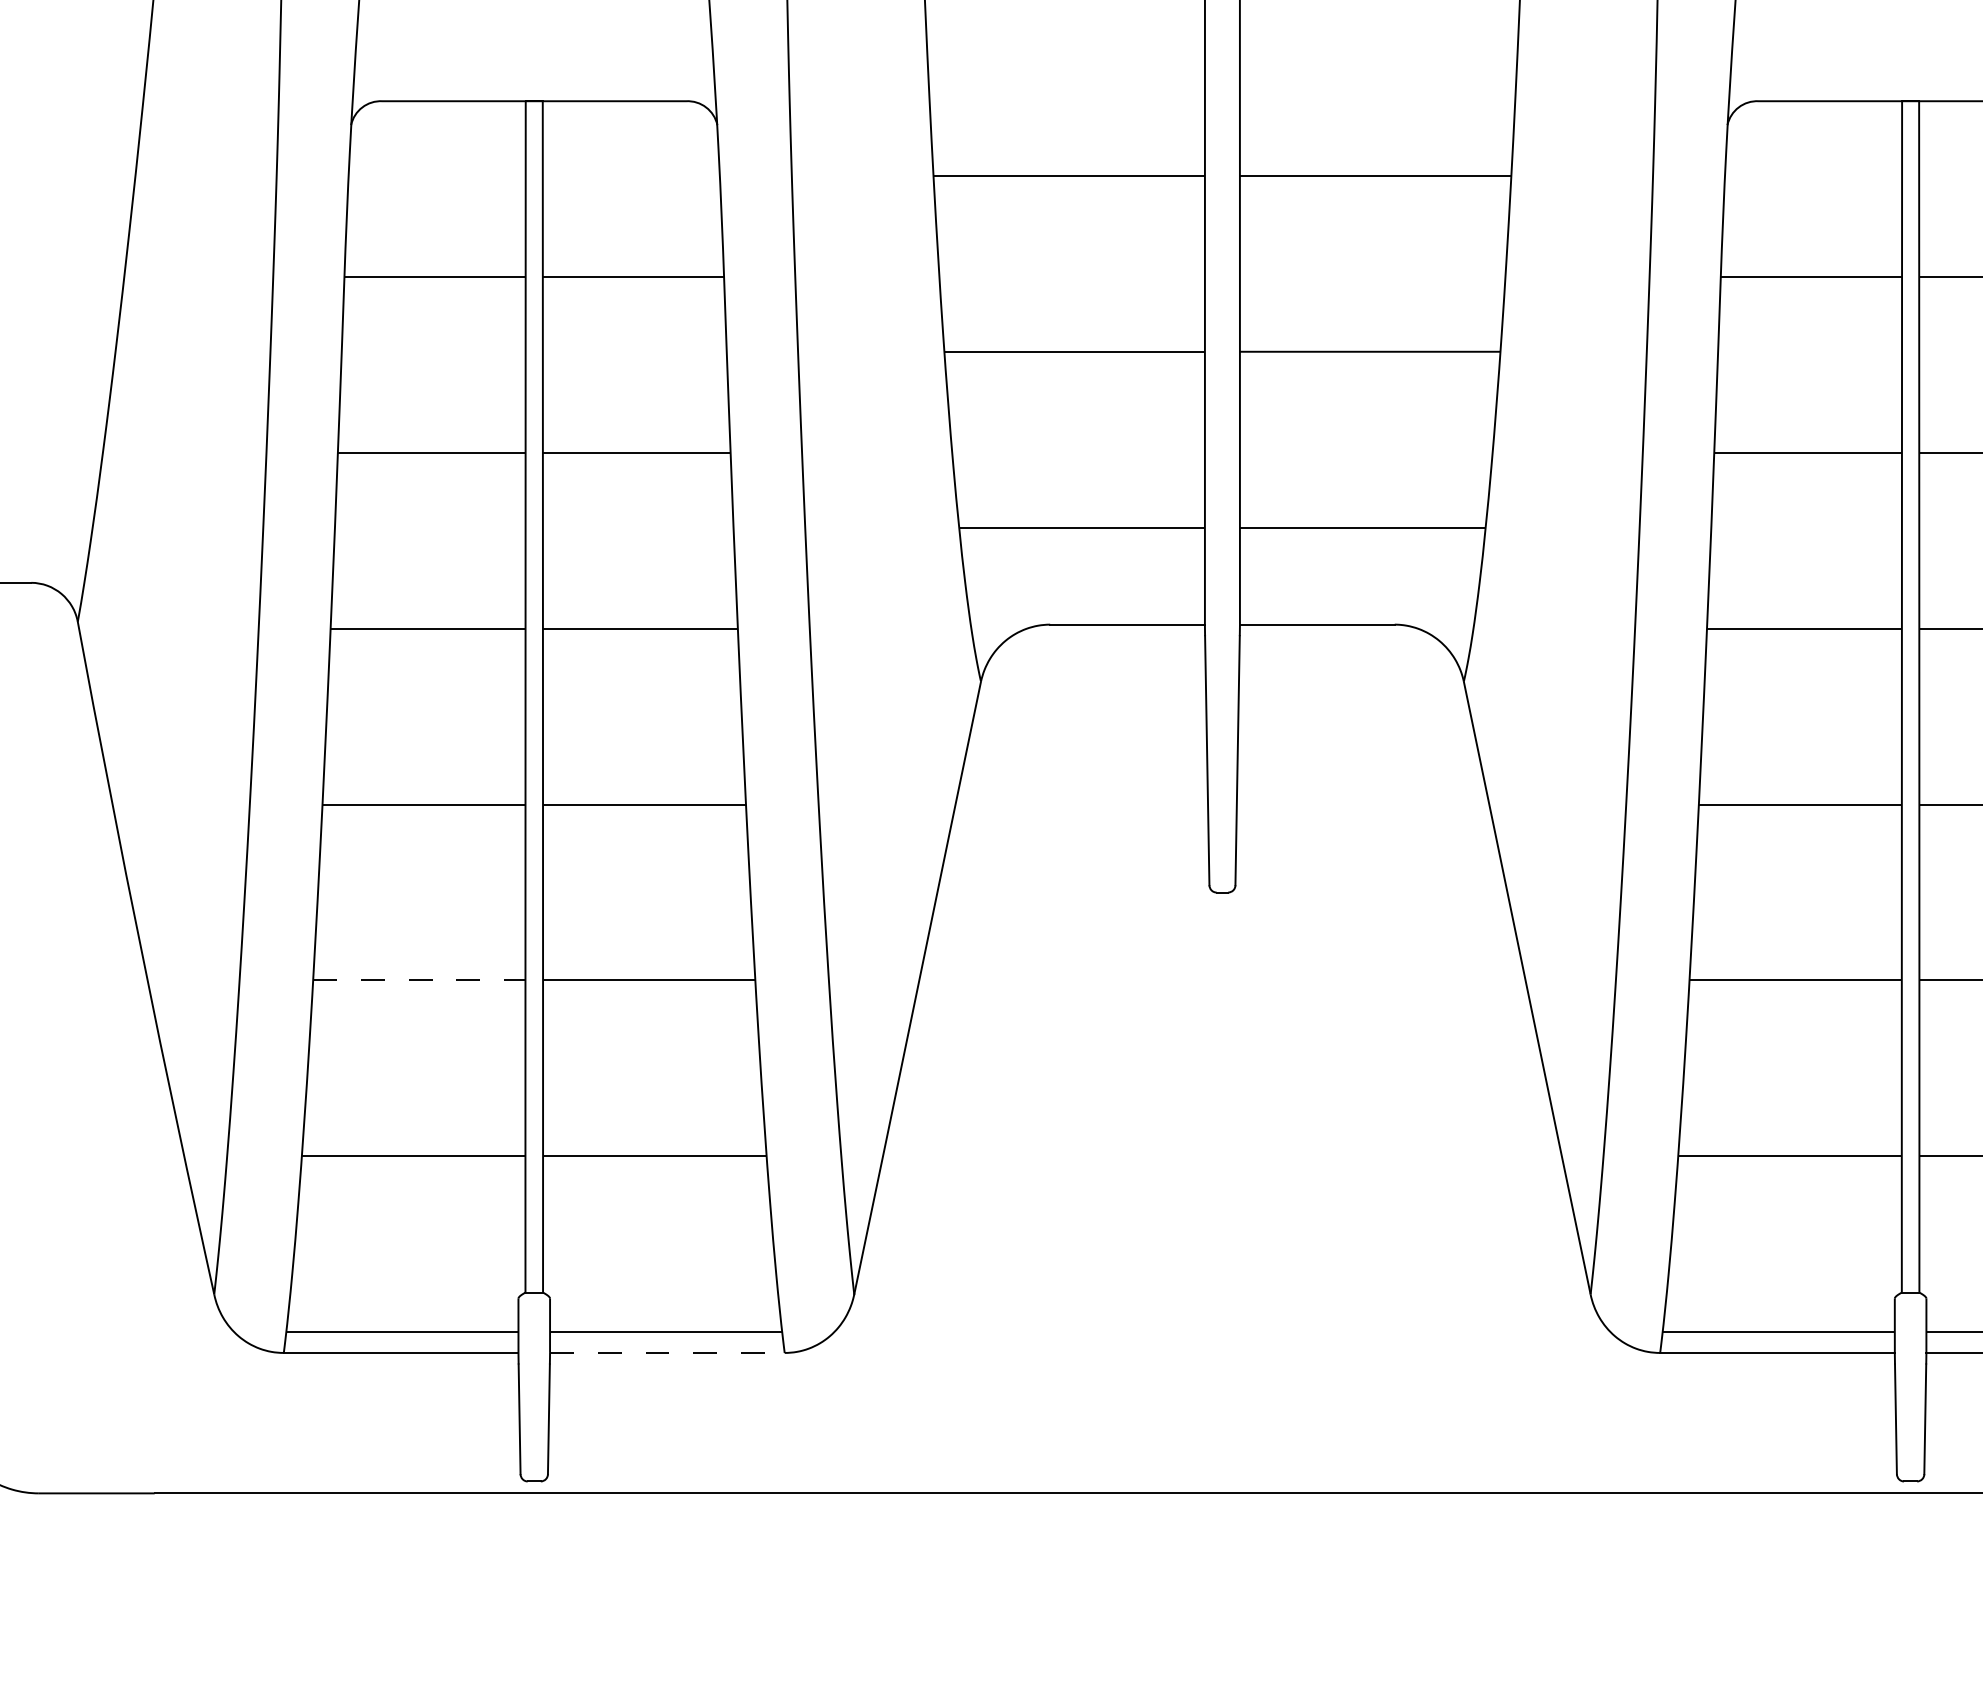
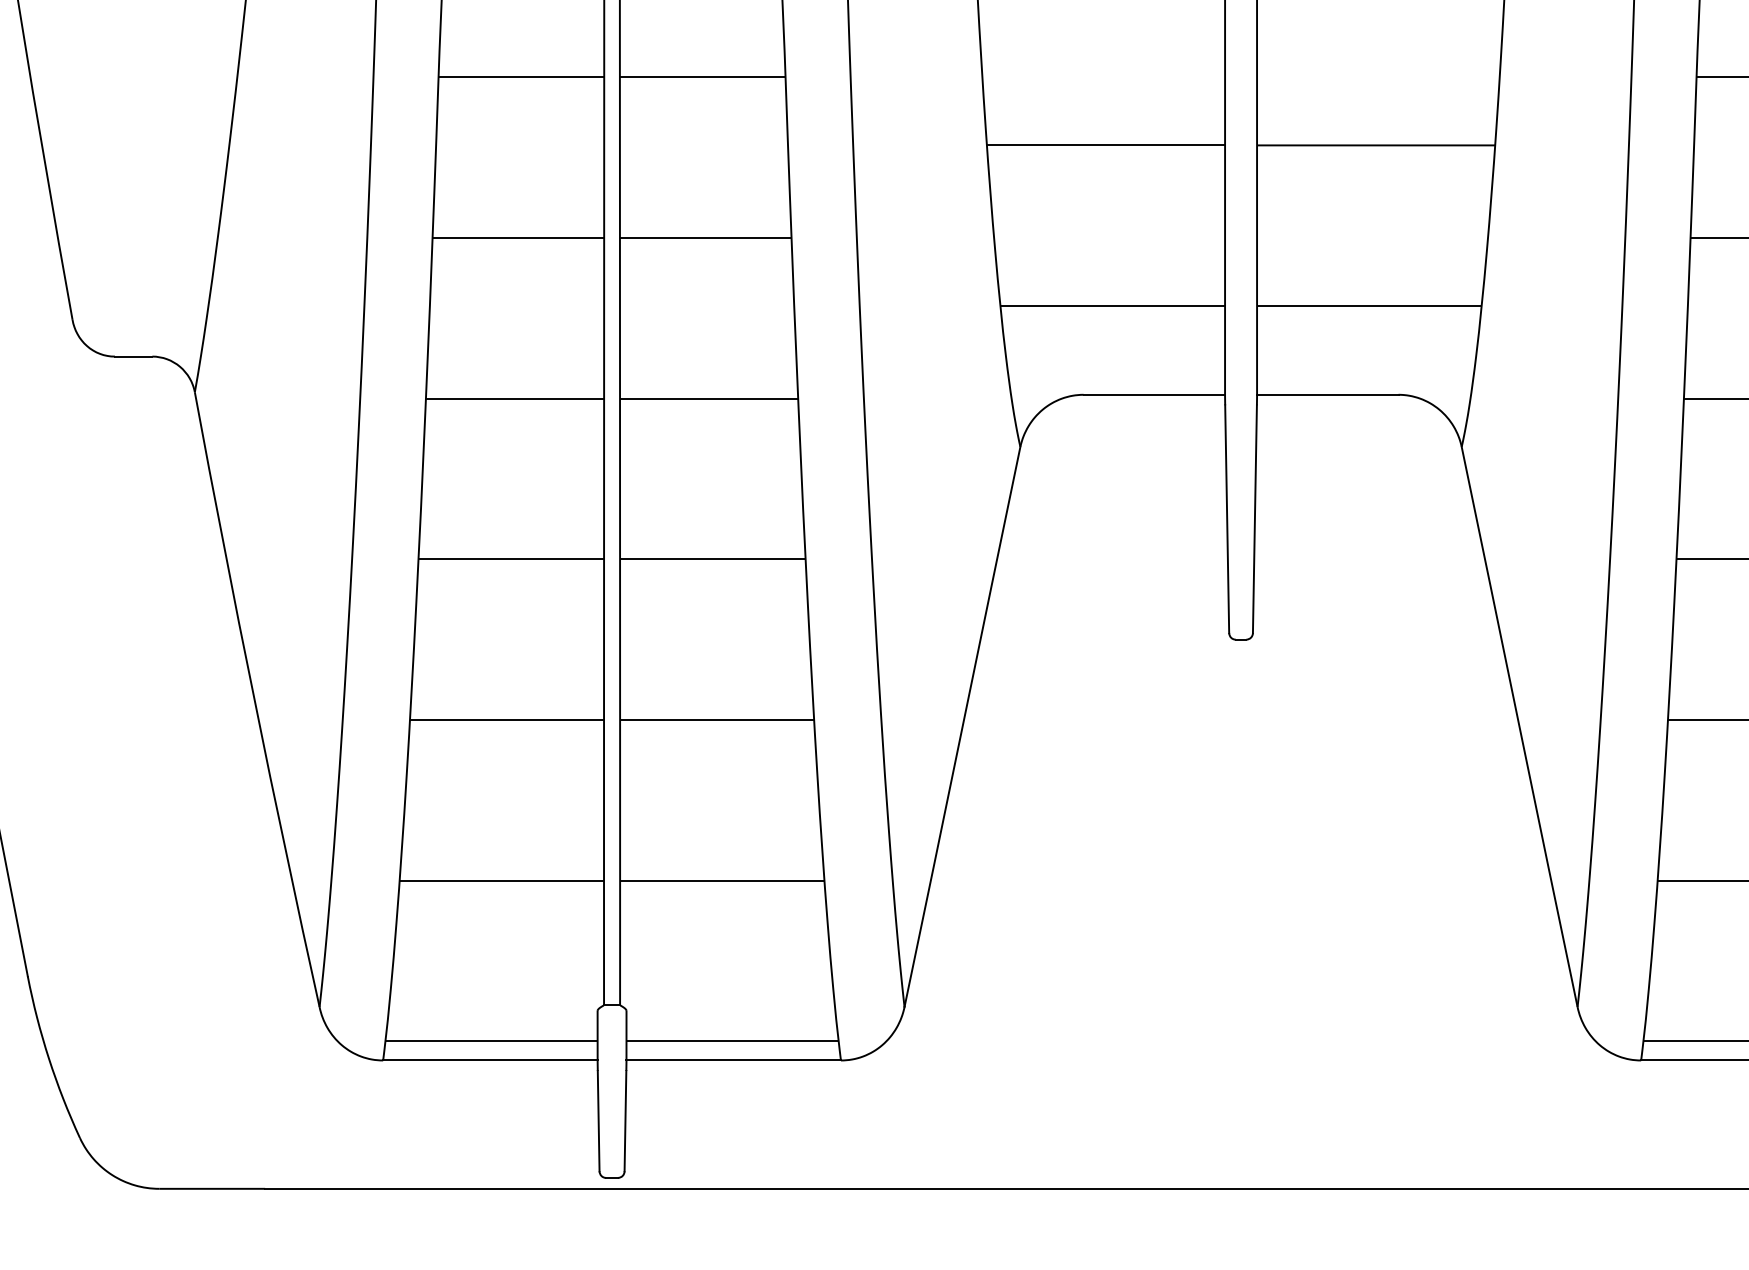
line: (419, 980) -> (507, 720), dashed -> solid
line: (667, 1352) -> (733, 1060), dashed -> solid

